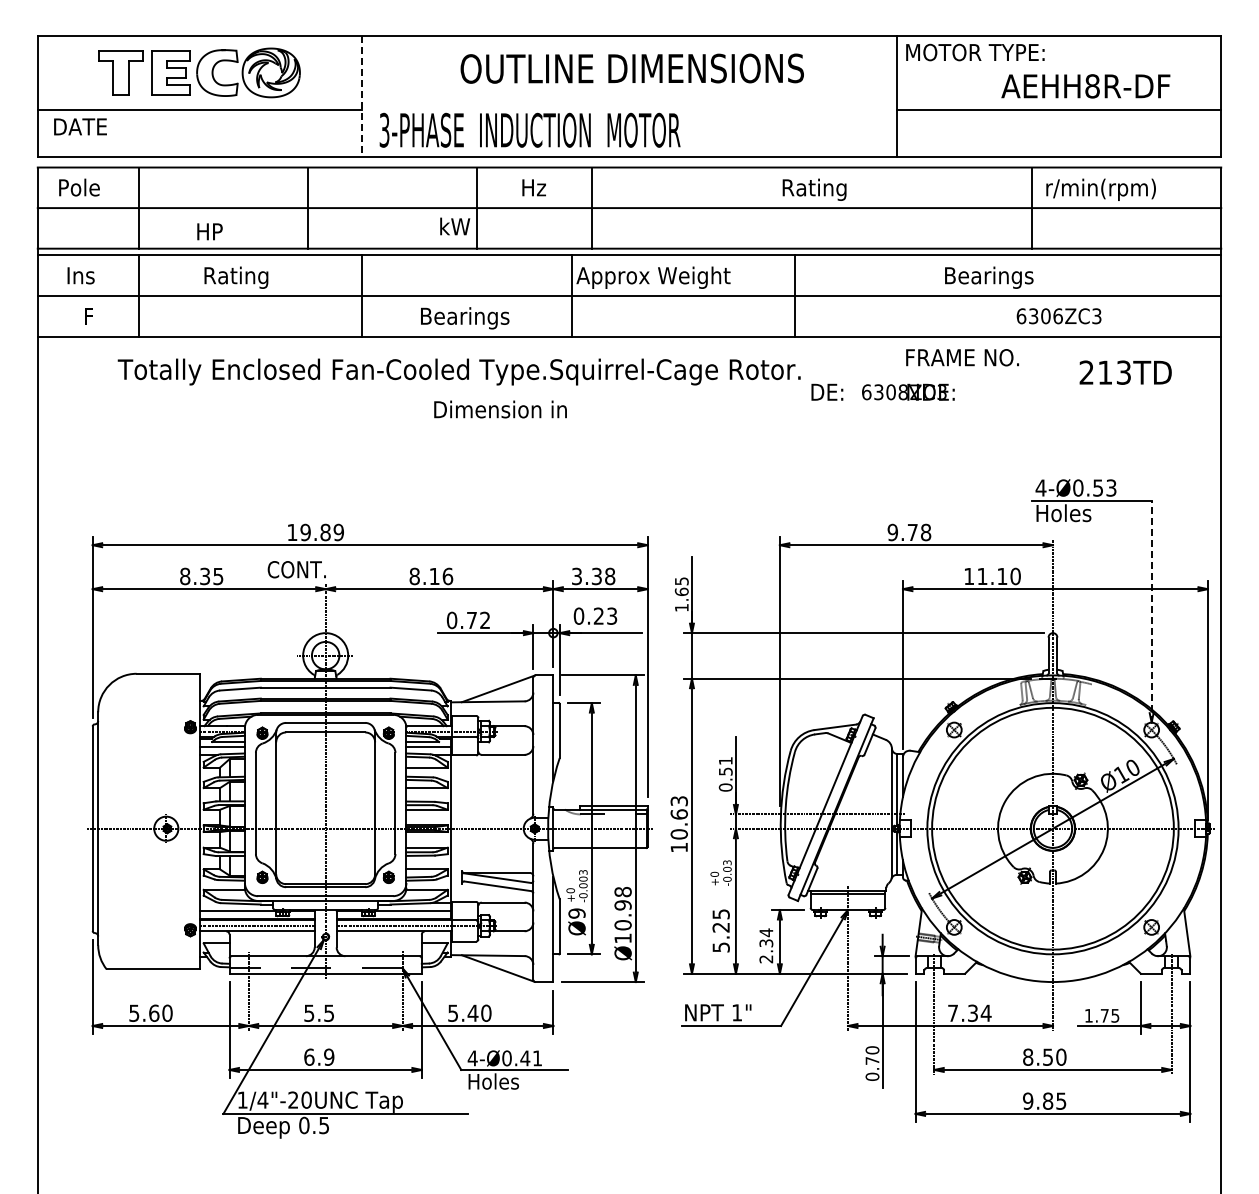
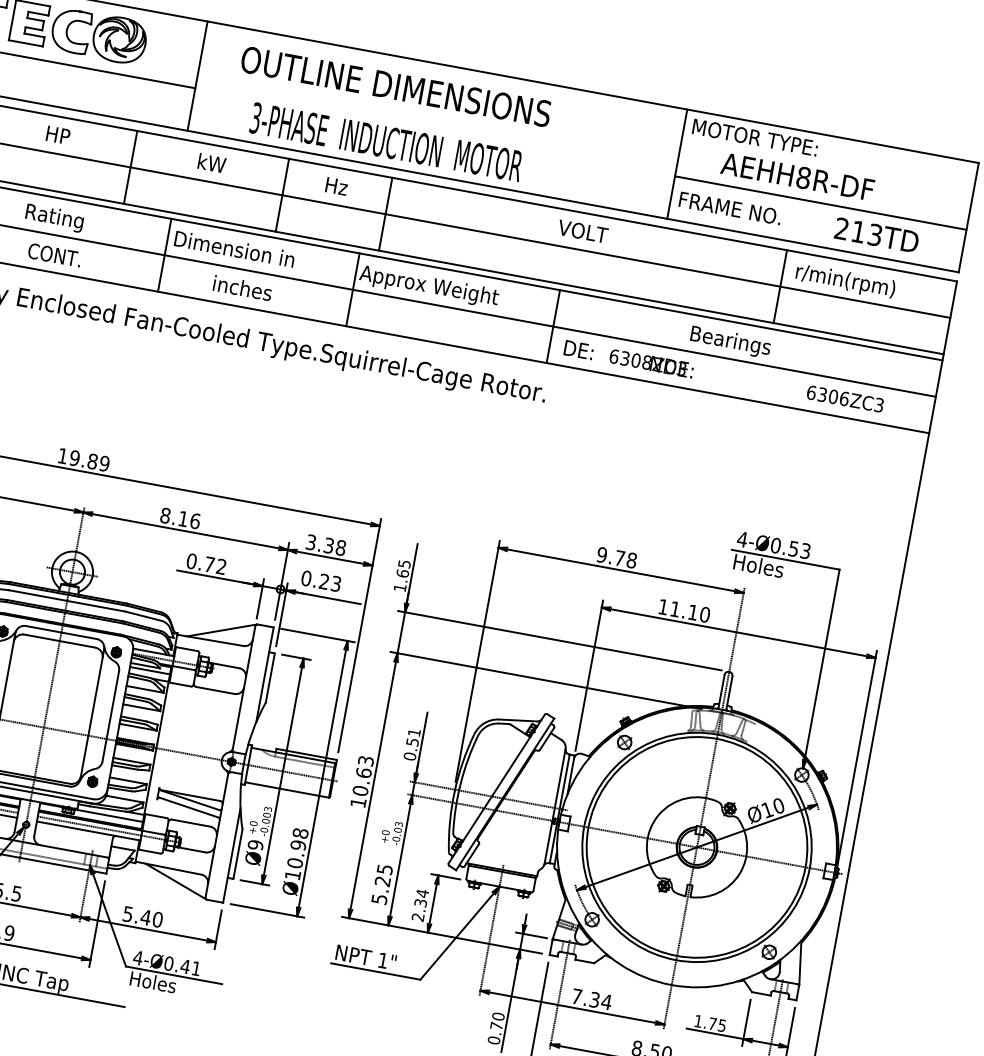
text: (631, 68) -> (395, 86), moved
text: (1085, 86) -> (797, 176), moved
line: (362, 96) -> (197, 76), dashed -> solid
text: (529, 129) -> (386, 141), moved
text: (813, 189) -> (587, 233), Rating -> VOLT
text: (455, 226) -> (212, 163), moved
text: (209, 231) -> (57, 134), moved
text: (1058, 316) -> (844, 399), moved
text: (464, 318) -> (252, 292), Bearings -> inches
text: (962, 357) -> (730, 208), moved
text: (1125, 372) -> (876, 235), moved
text: (882, 391) -> (628, 358), moved
text: (500, 409) -> (234, 249), moved
text: (296, 569) -> (54, 254), moved
line: (1151, 611) -> (821, 668), dashed -> solid

